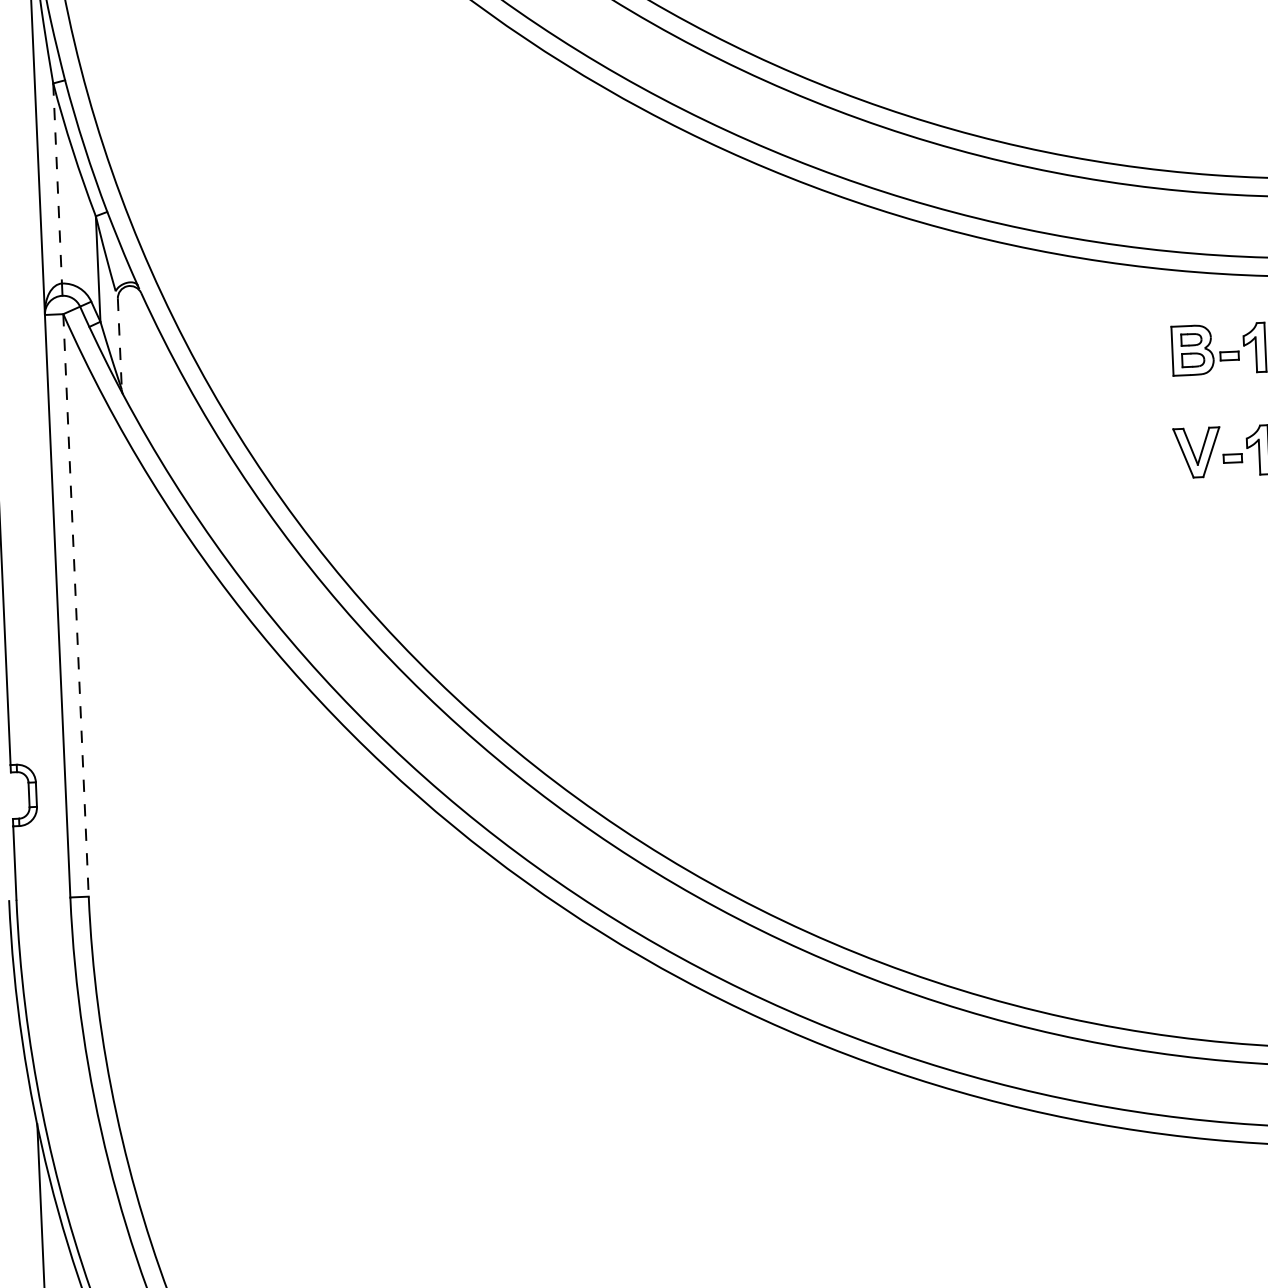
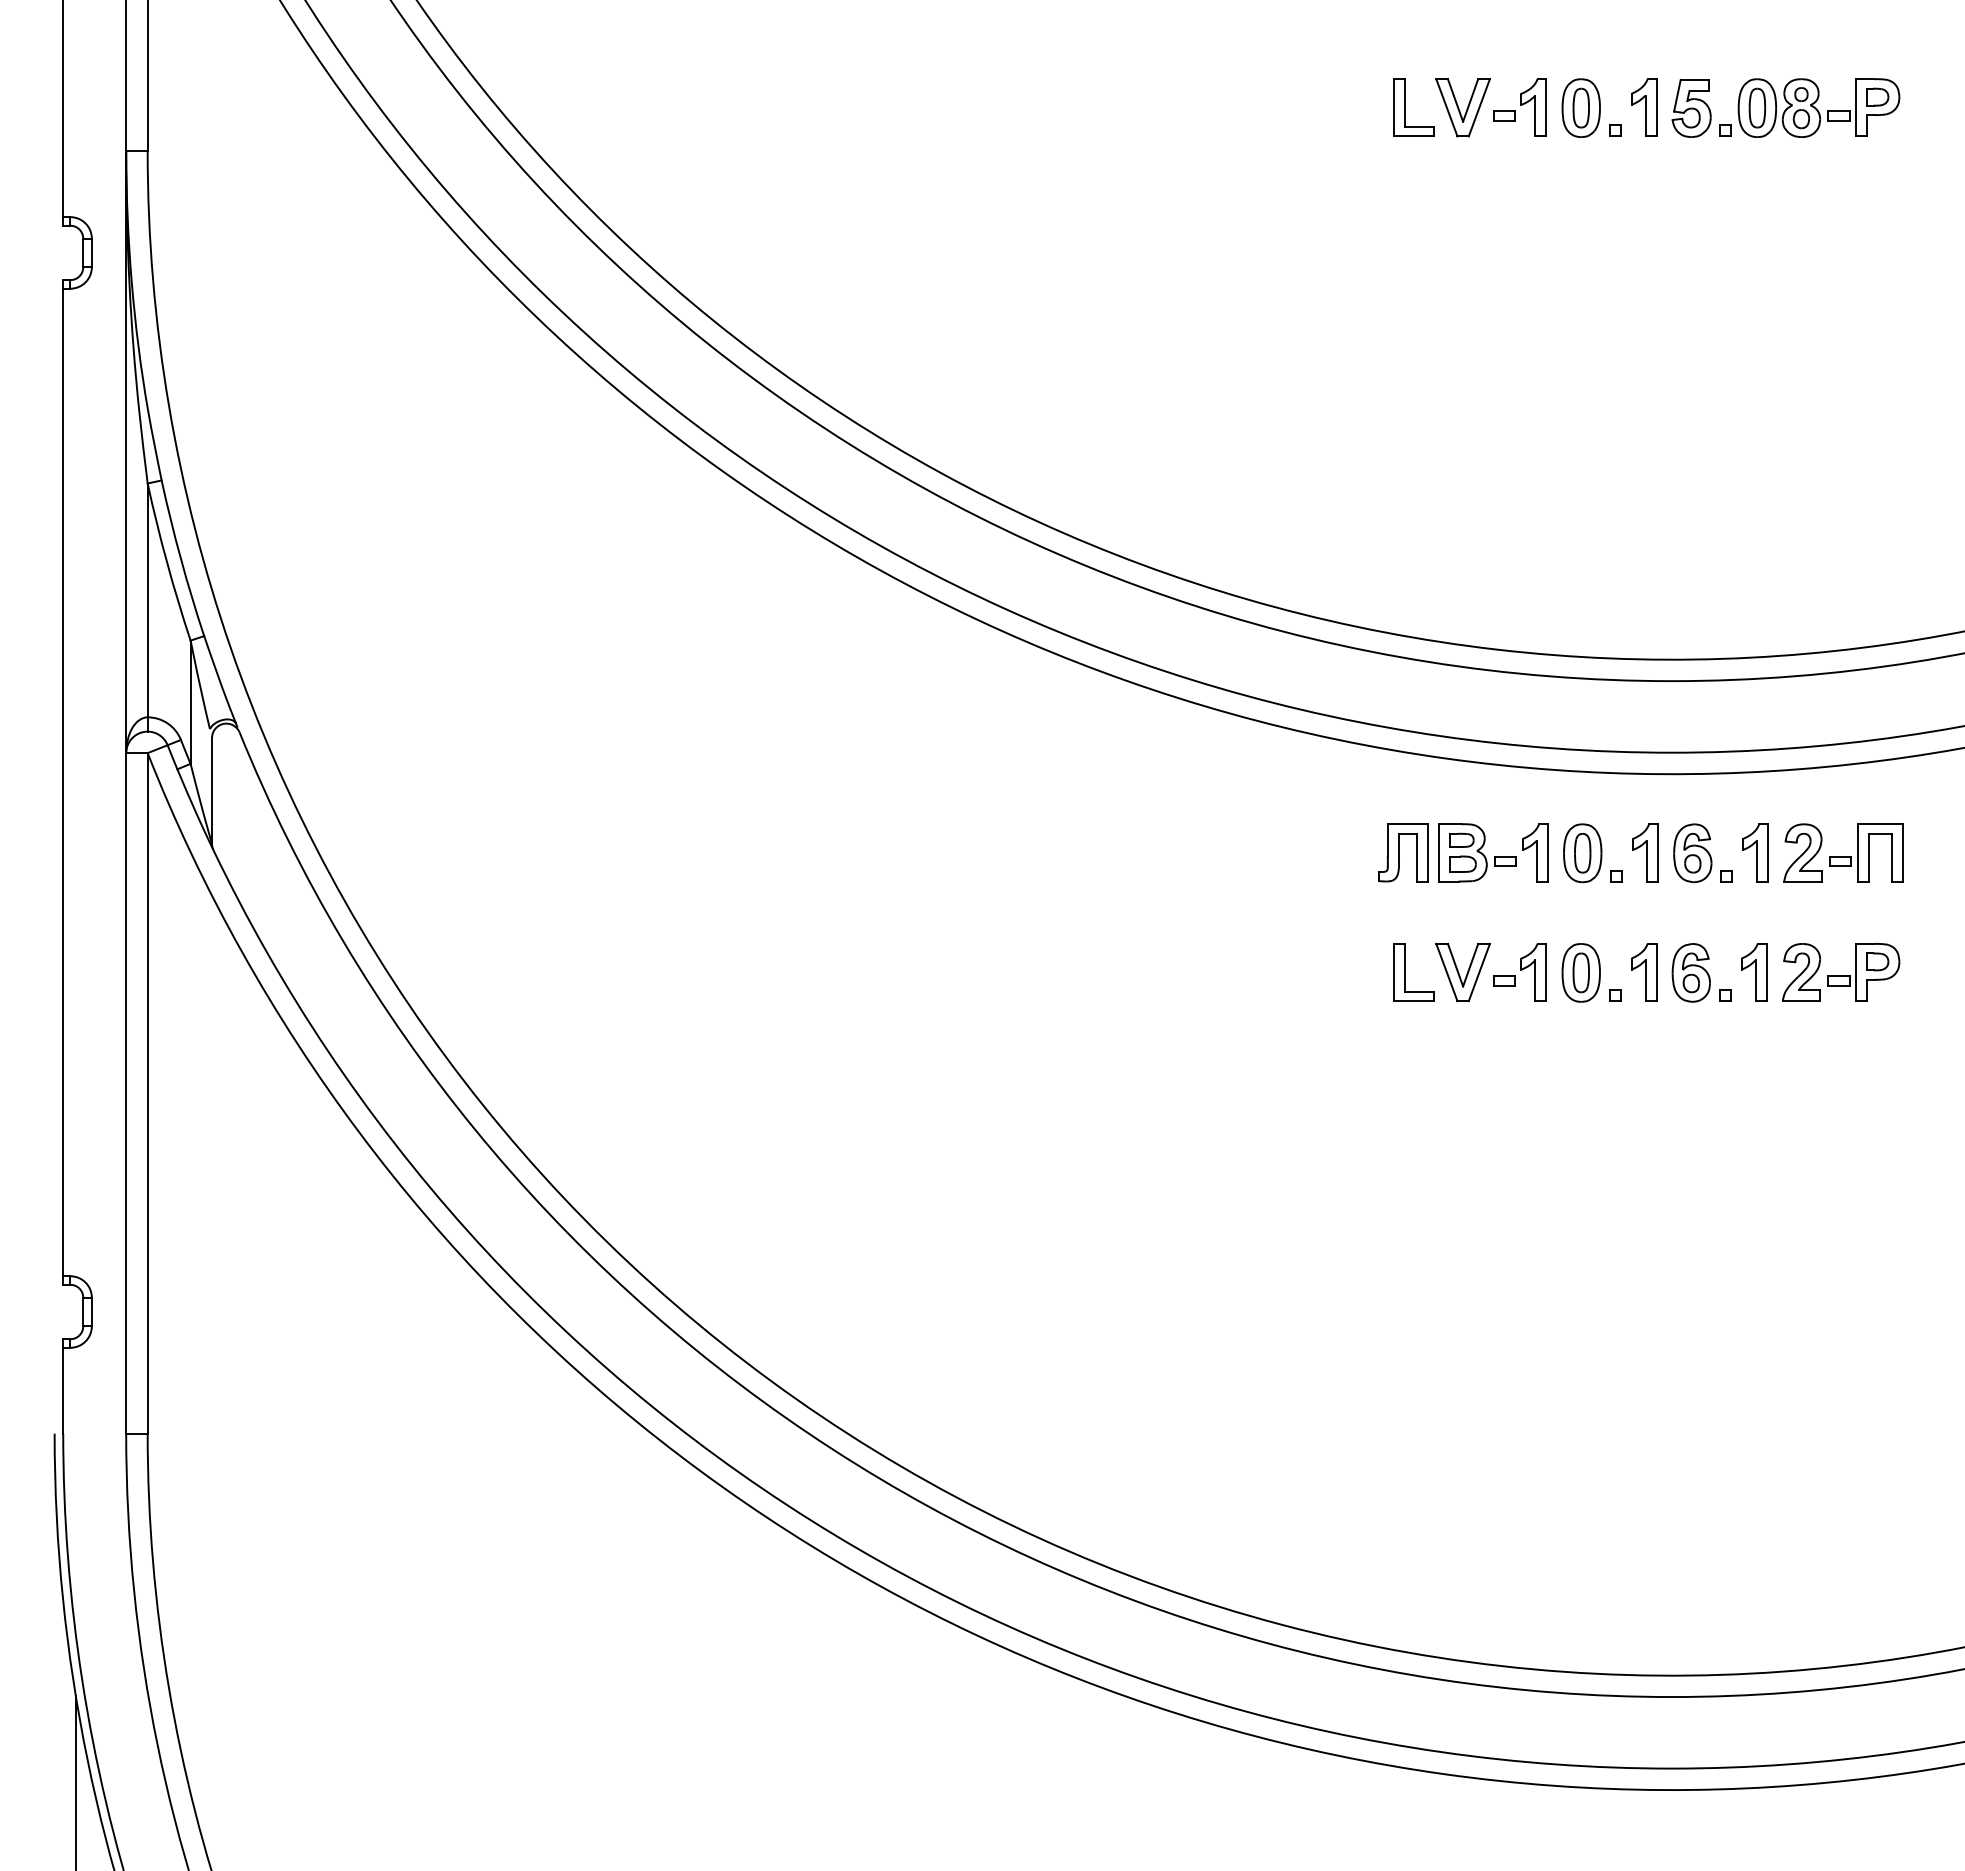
line: (57, 183) -> (147, 600), dashed -> solid
line: (120, 344) -> (212, 791), dashed -> solid
part: (1141, 352) -> (1403, 852), added
part: (1148, 454) -> (1405, 972), added
line: (75, 605) -> (147, 1093), dashed -> solid

